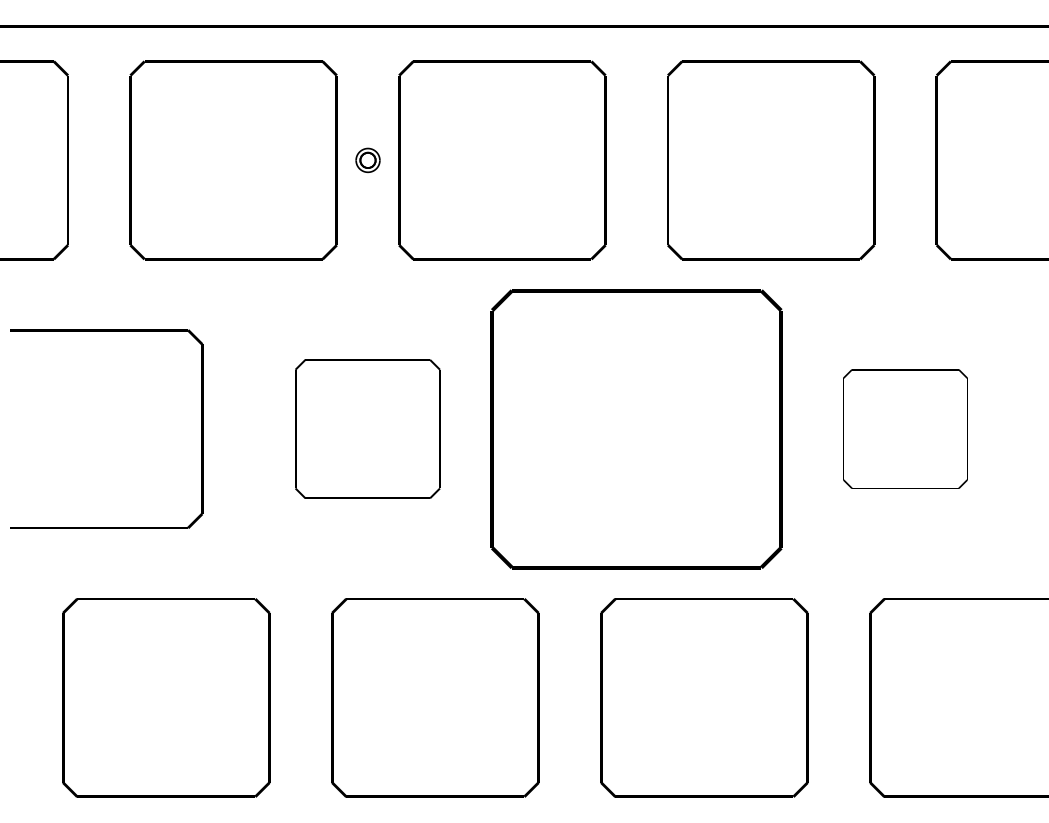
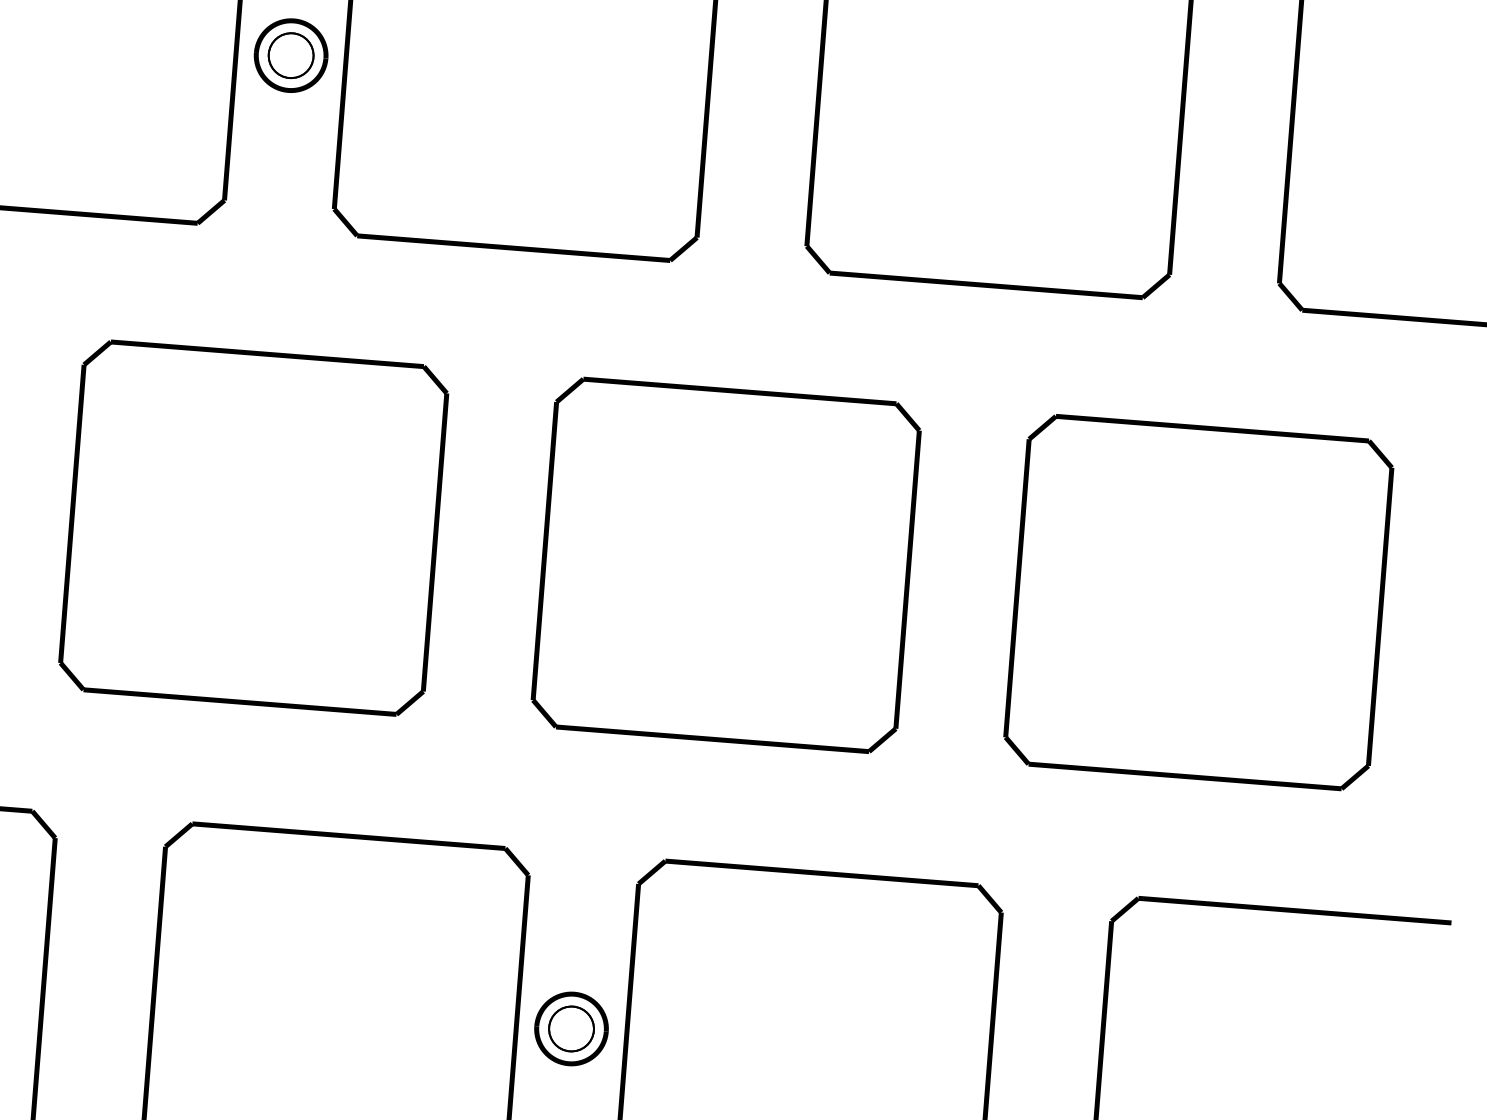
part: (367, 160) -> (290, 55), size x1.67
part: (367, 428) -> (253, 526), size x1.43
part: (636, 428) -> (726, 564), size x0.71
part: (905, 428) -> (1198, 601), size x1.67
part: (569, 698) -> (570, 1029), added

